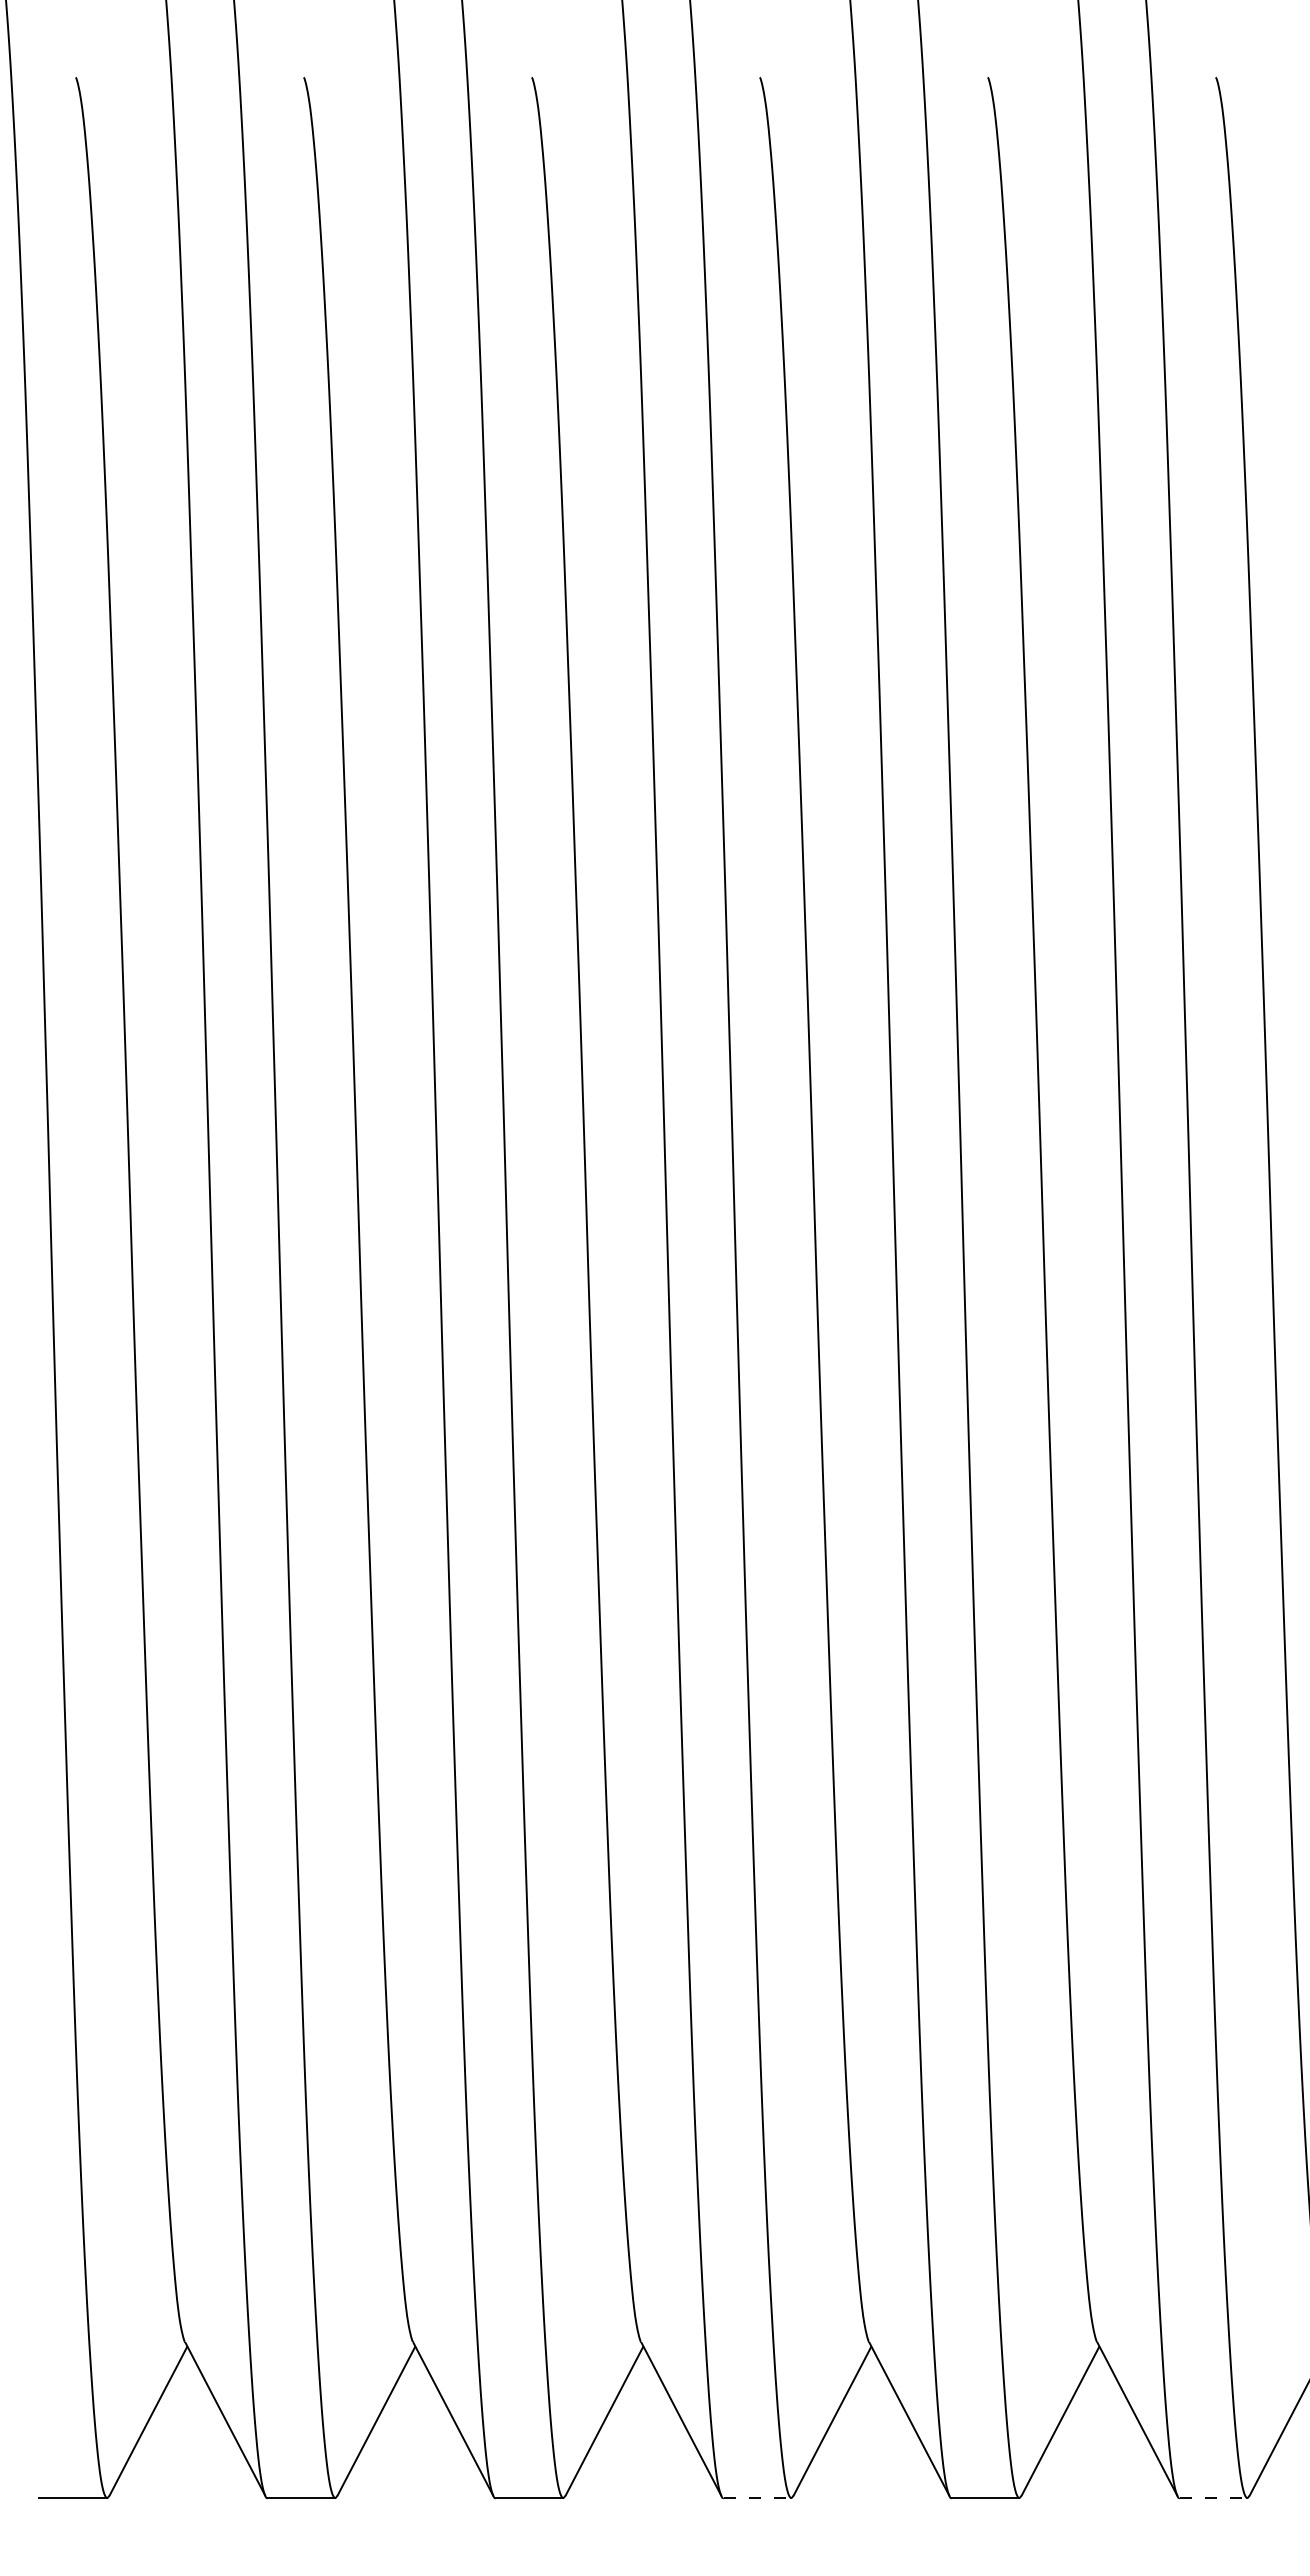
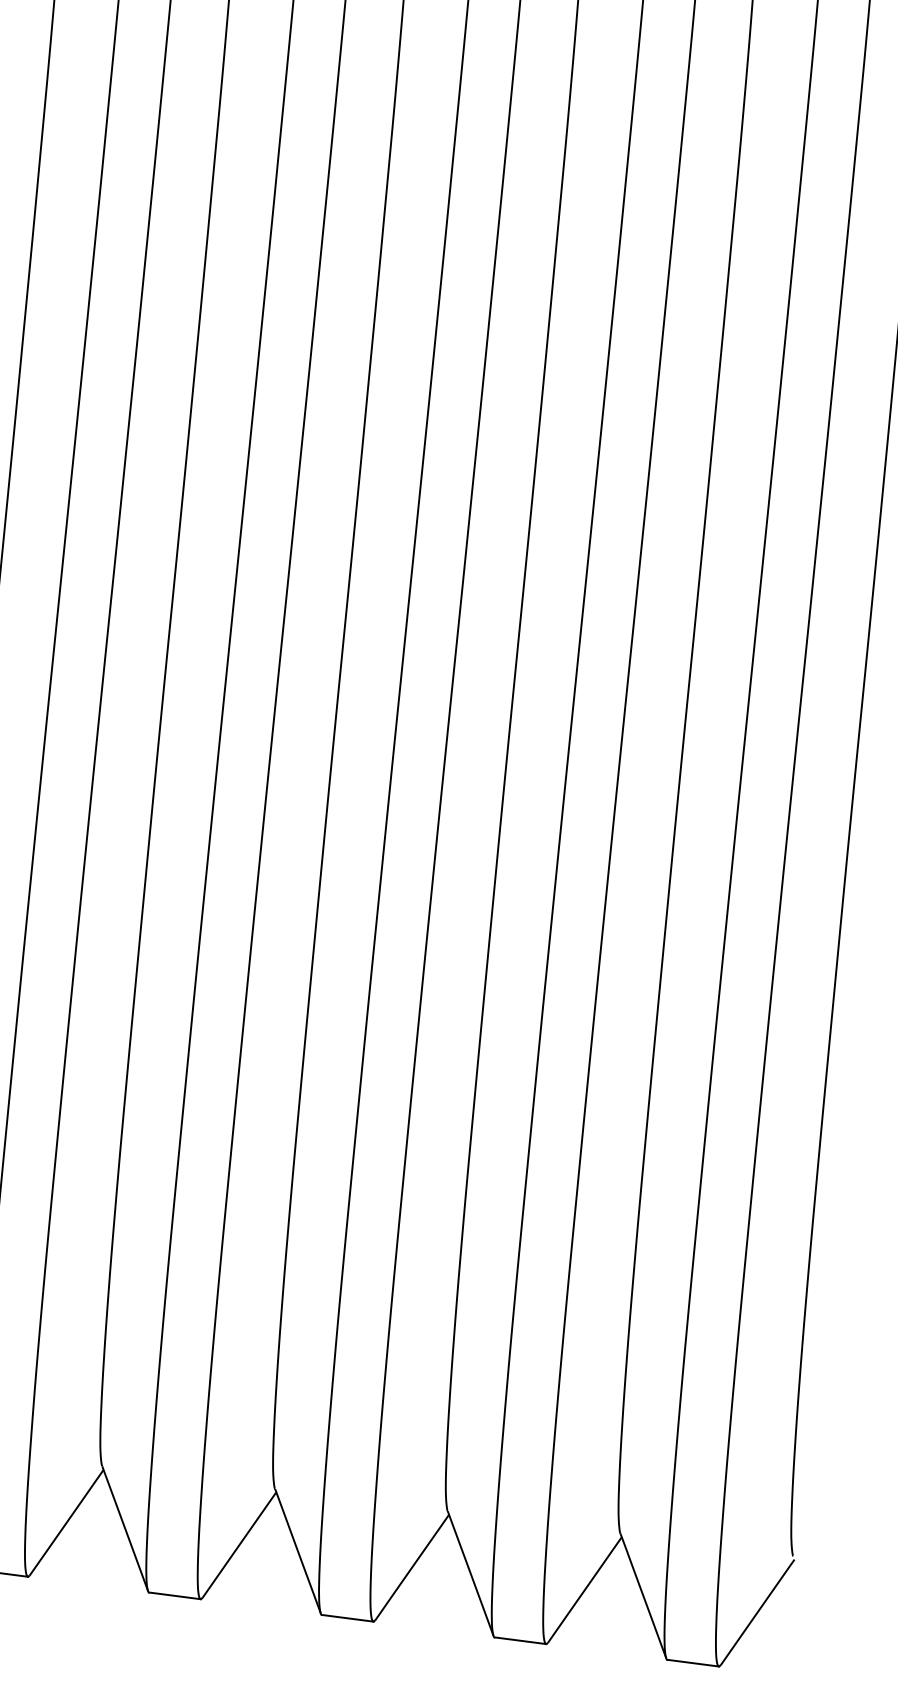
line: (757, 2498) -> (347, 1618), dashed -> solid
line: (1213, 2498) -> (693, 1663), dashed -> solid

